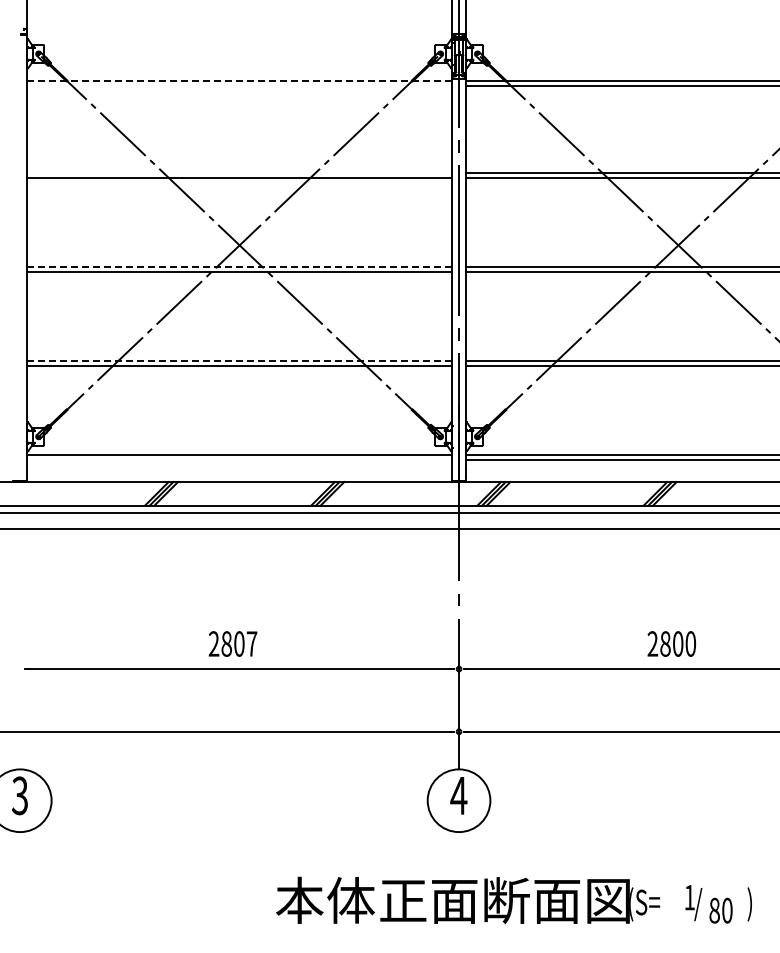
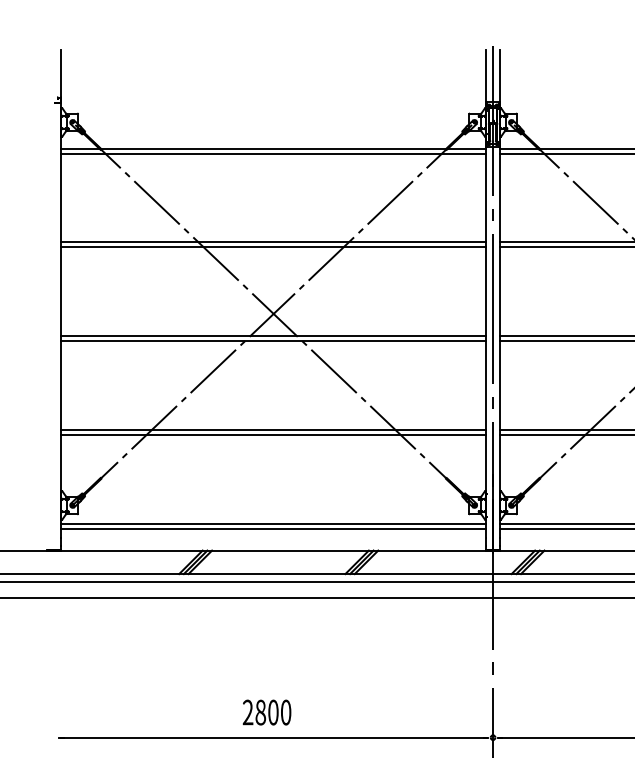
line: (239, 80) -> (273, 149), dashed -> solid
line: (239, 85) -> (273, 154), added
line: (239, 173) -> (273, 242), added
line: (239, 267) -> (273, 336), dashed -> solid
line: (239, 361) -> (273, 430), dashed -> solid
line: (239, 460) -> (273, 529), added
text: (252, 643) -> (286, 712), 2807 -> 2800

